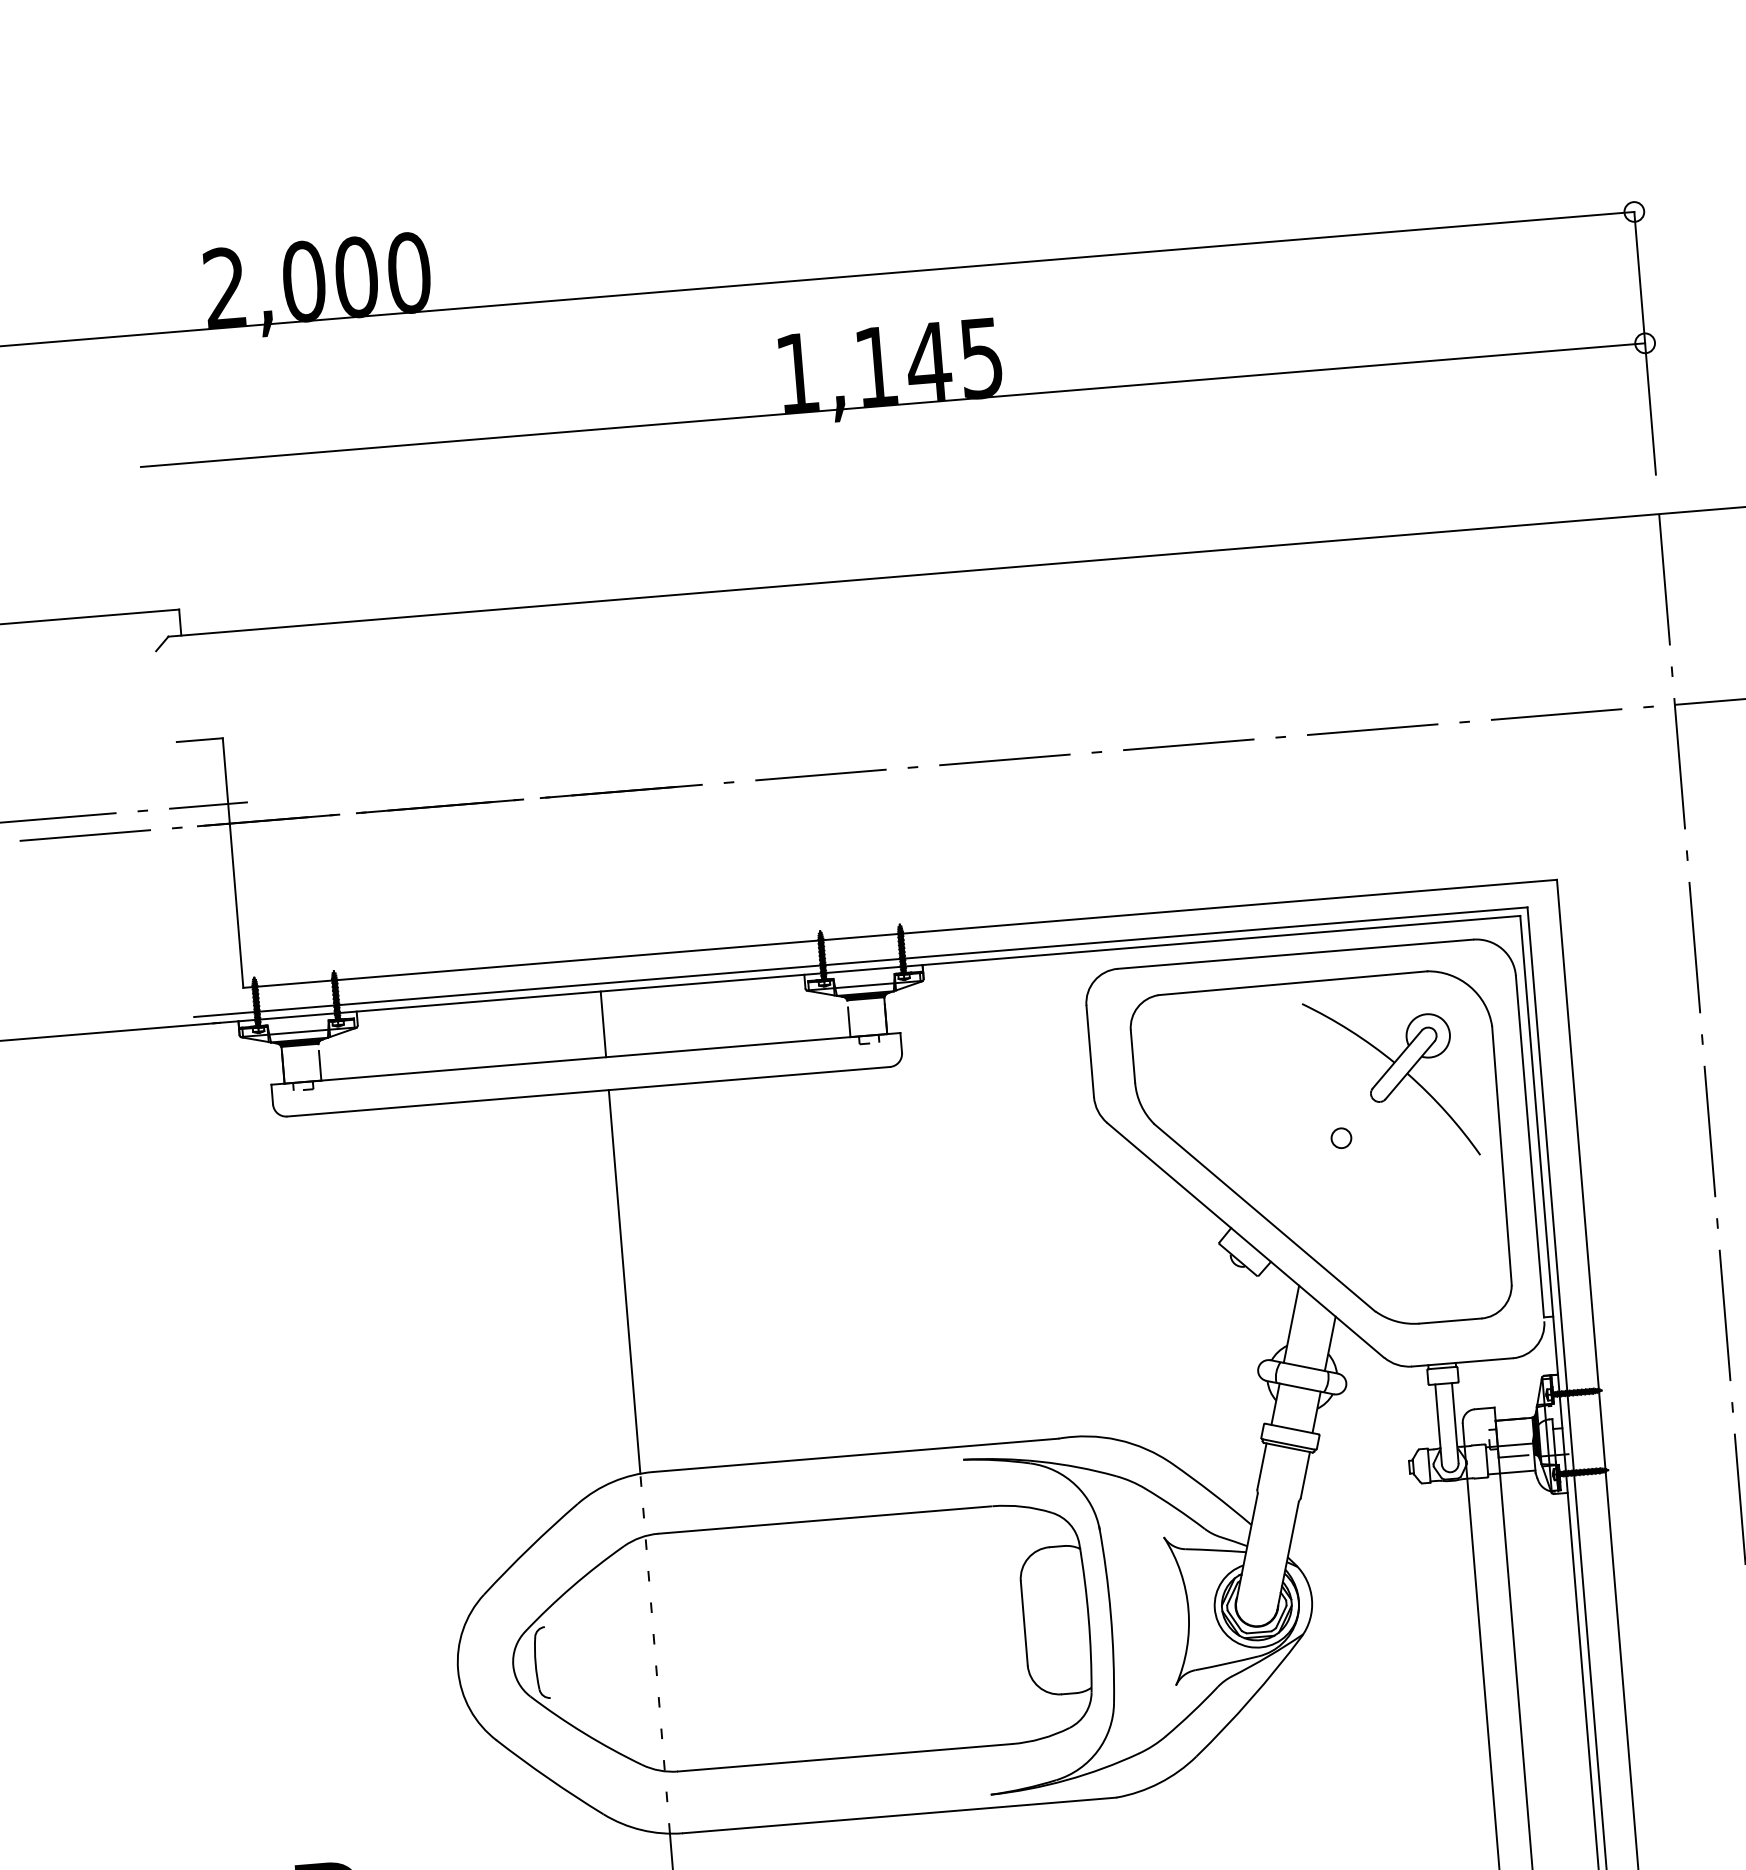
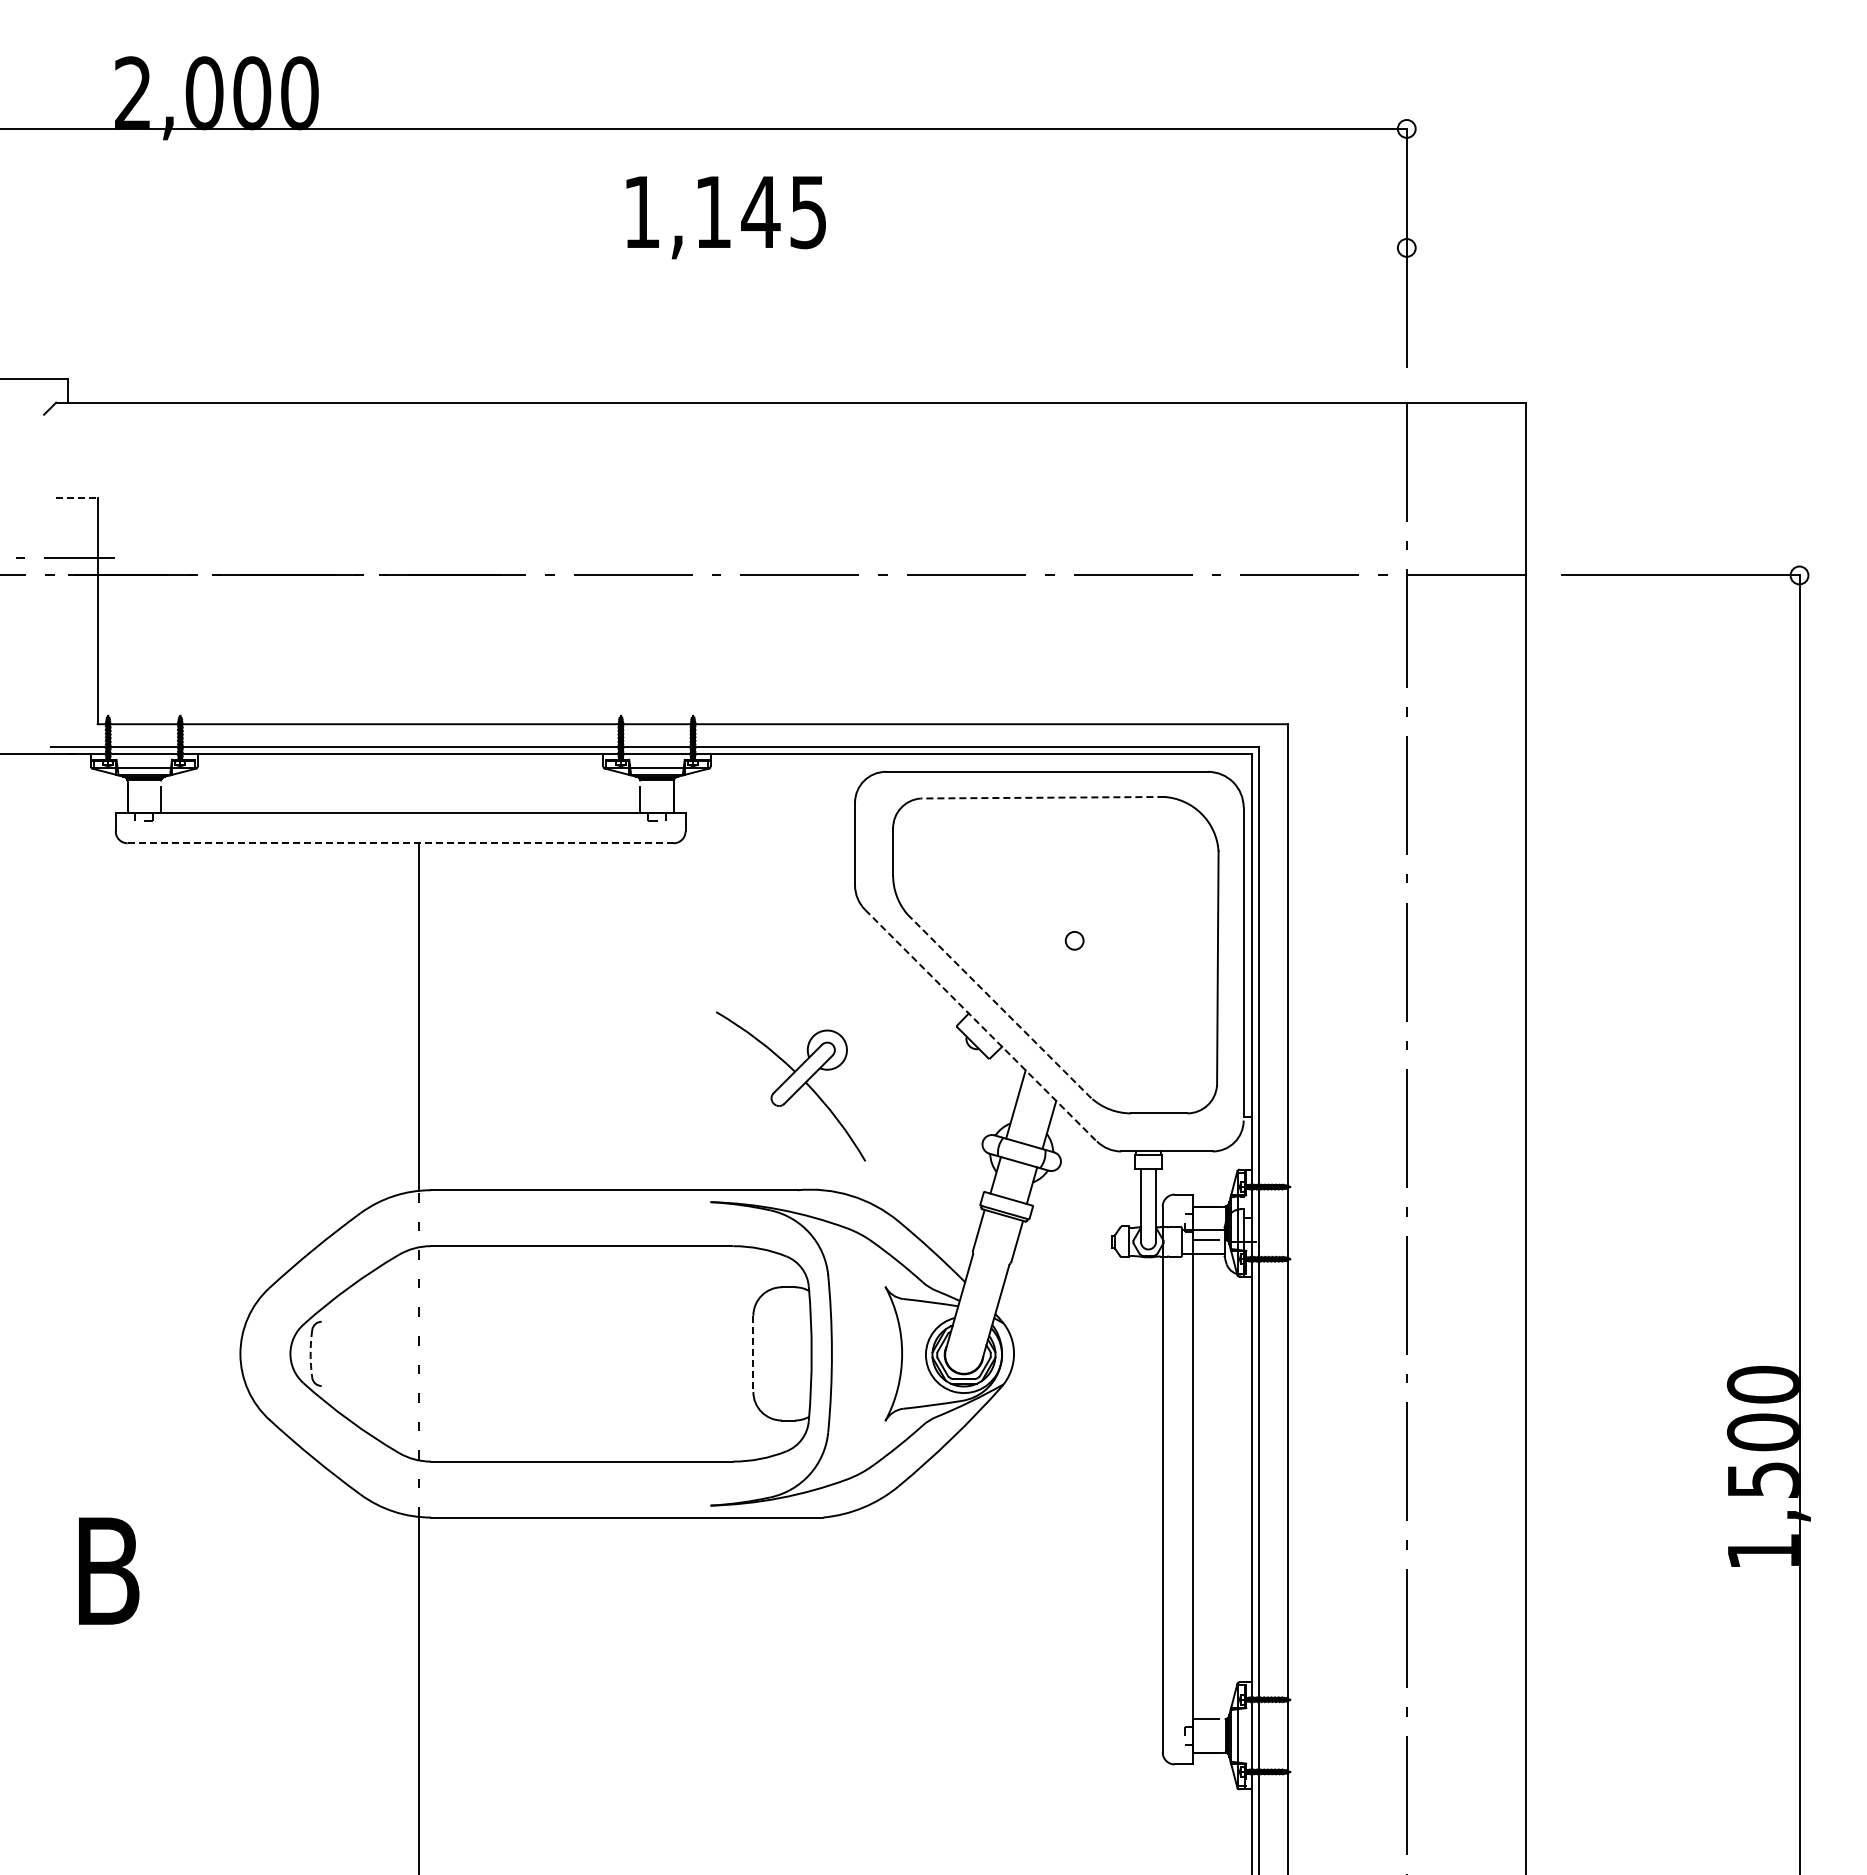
line: (893, 404) -> (725, 247), removed
line: (199, 740) -> (76, 498), solid -> dashed
line: (1292, 982) -> (1042, 797), solid -> dashed
line: (602, 1024) -> (418, 783), removed
part: (1390, 1079) -> (790, 1086), moved
line: (588, 1092) -> (400, 843), solid -> dashed
line: (1264, 1217) -> (999, 1006), solid -> dashed
line: (1245, 1240) -> (980, 1025), solid -> dashed
line: (1024, 1624) -> (753, 1354), solid -> dashed
arc: (535, 1663) -> (310, 1353), solid -> dashed

